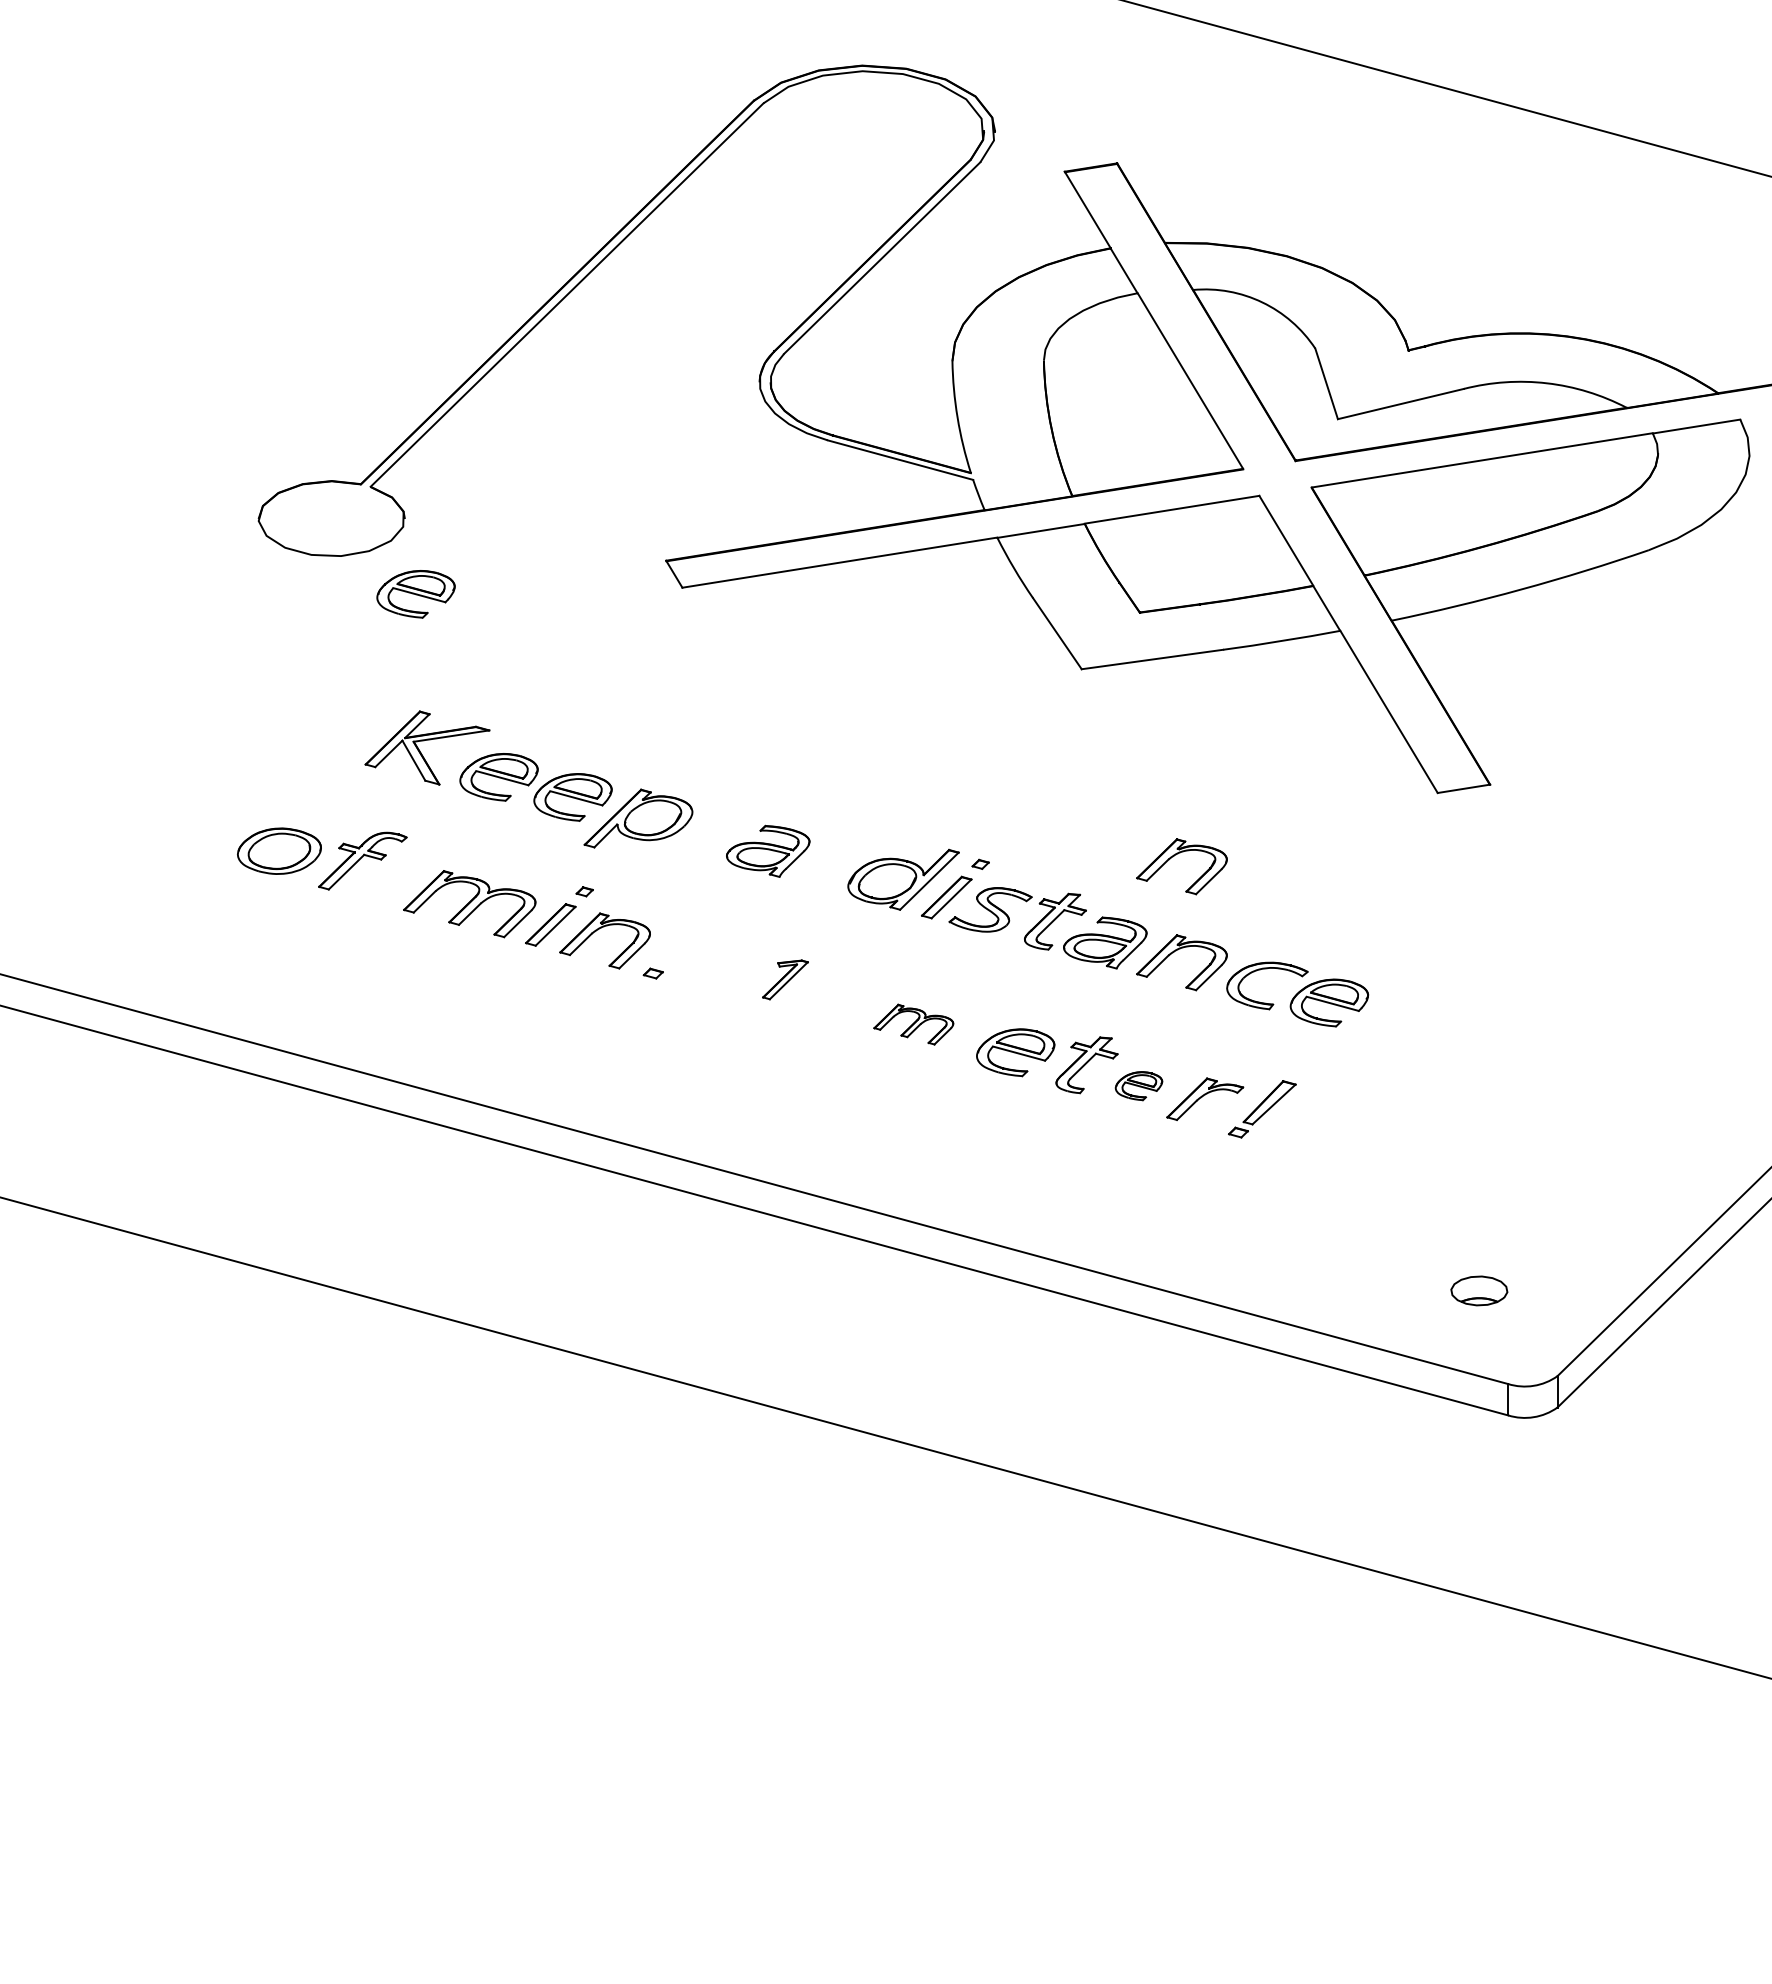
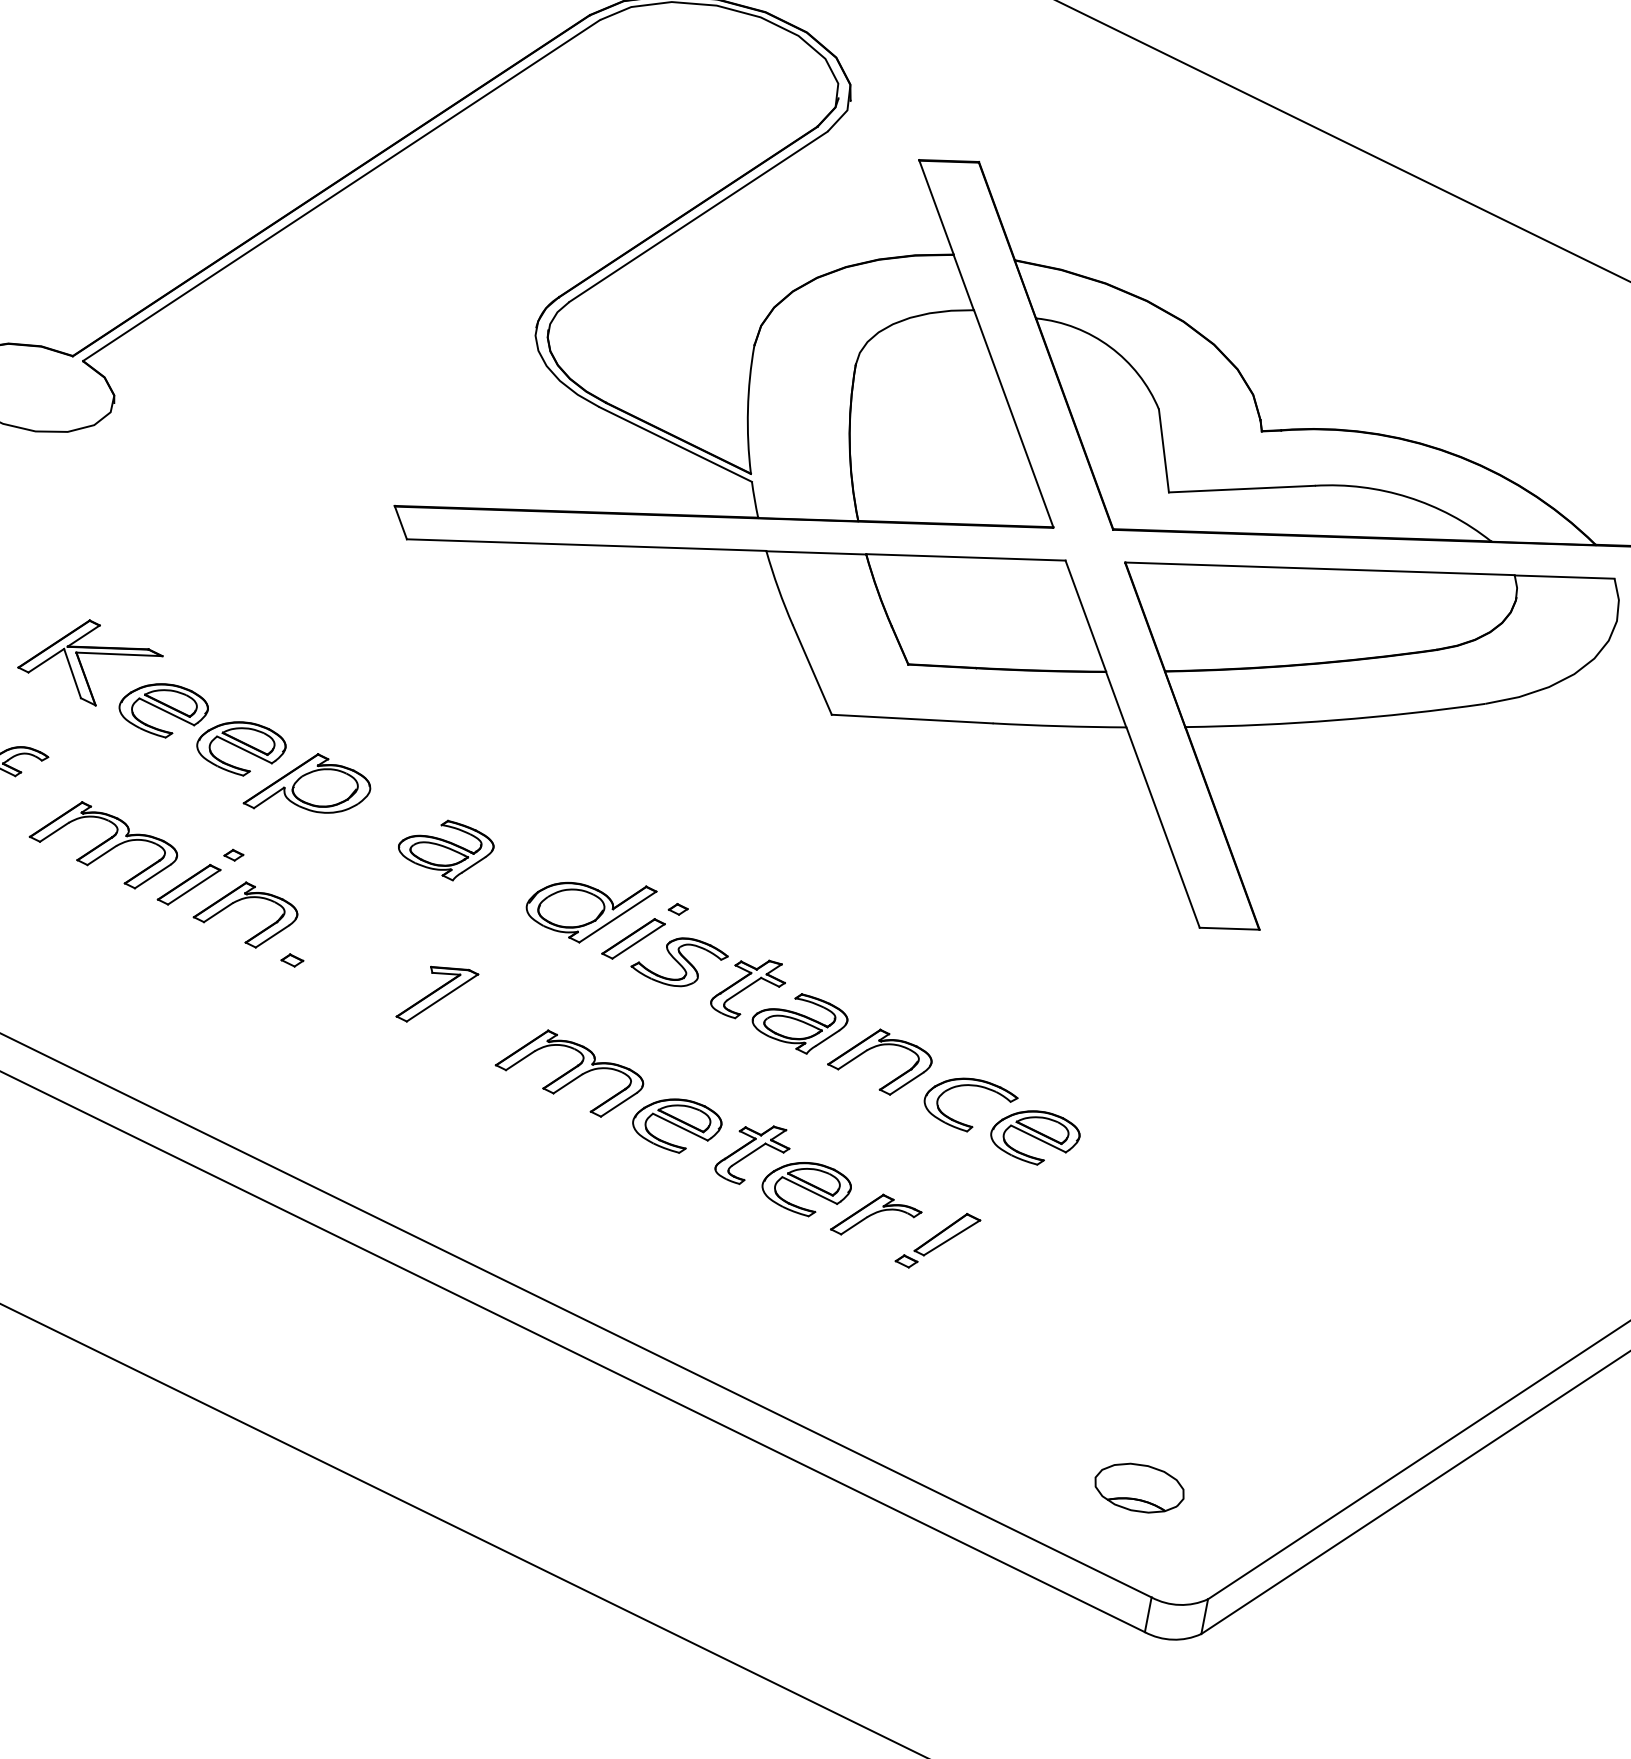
part: (415, 594) -> (109, 489), removed
part: (1176, 855) -> (897, 941), removed
part: (785, 979) -> (437, 995), size x1.43
part: (913, 1024) -> (569, 1072), size x1.67
part: (1138, 1085) -> (805, 1187), size x1.67
part: (1479, 1290) -> (1139, 1487), size x1.43

